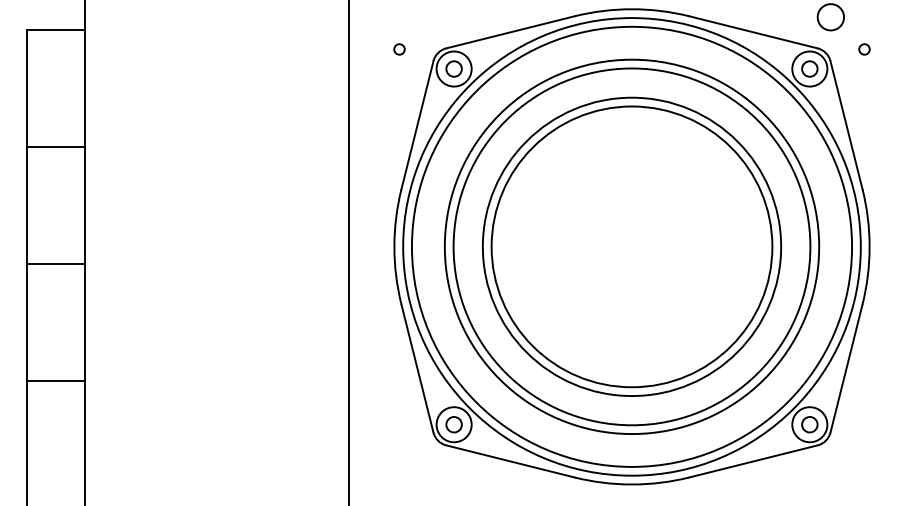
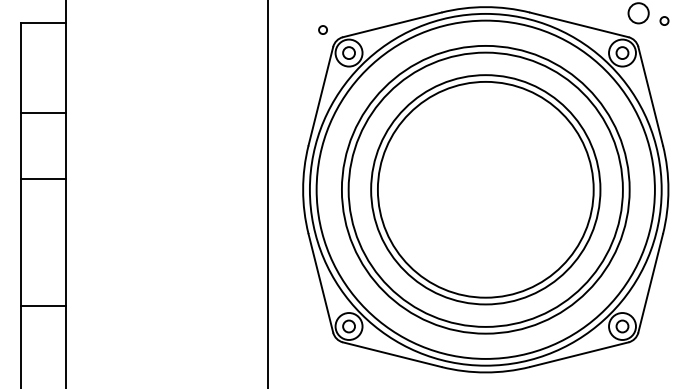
circle: (398, 48) -> (322, 29), moved
circle: (864, 48) -> (664, 20), moved
line: (55, 263) -> (42, 178), moved
line: (55, 380) -> (42, 305), moved

